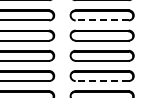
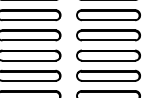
line: (102, 20) -> (108, 20), dashed -> solid
line: (102, 80) -> (108, 80), dashed -> solid

